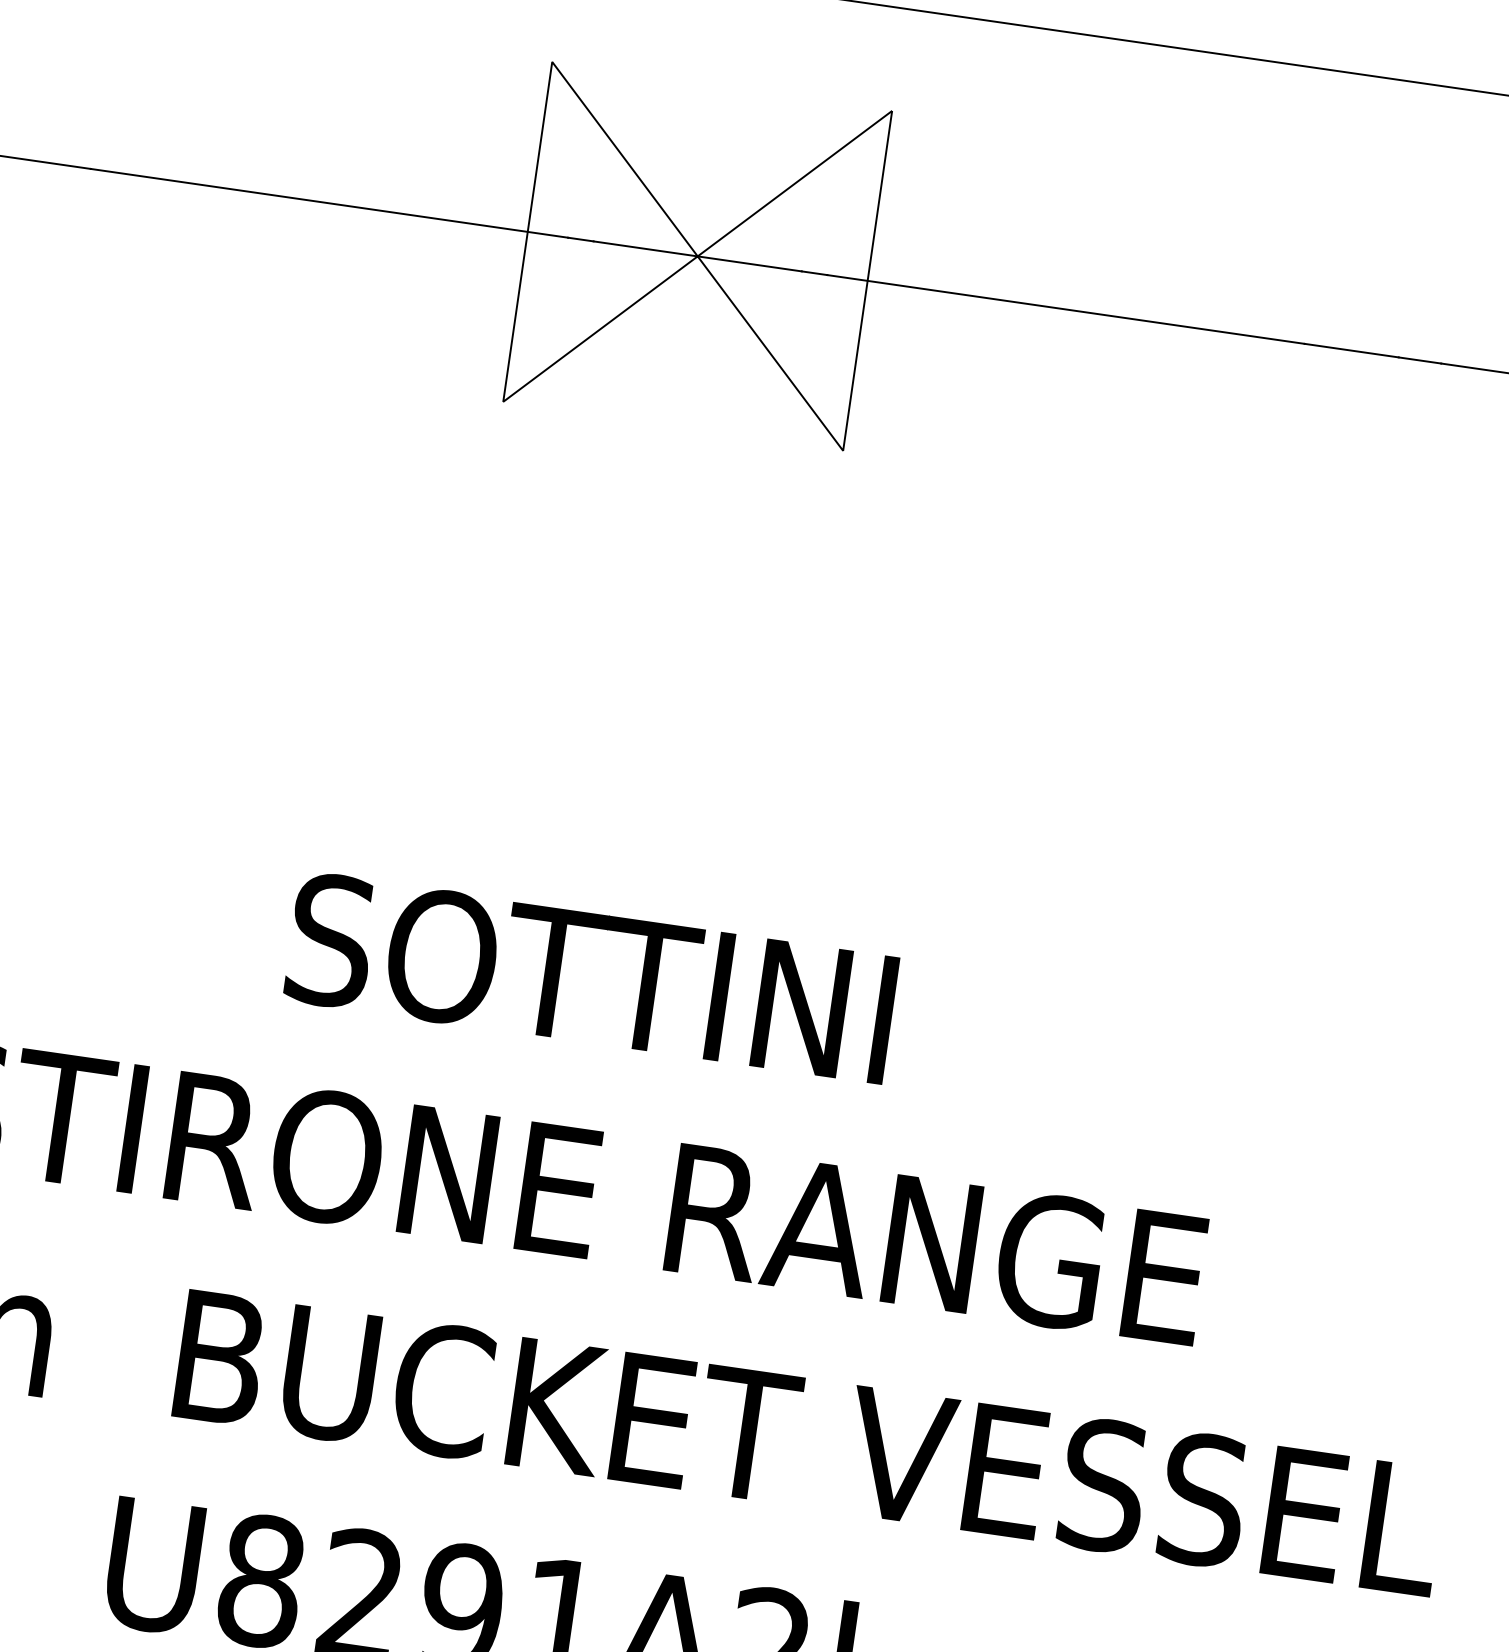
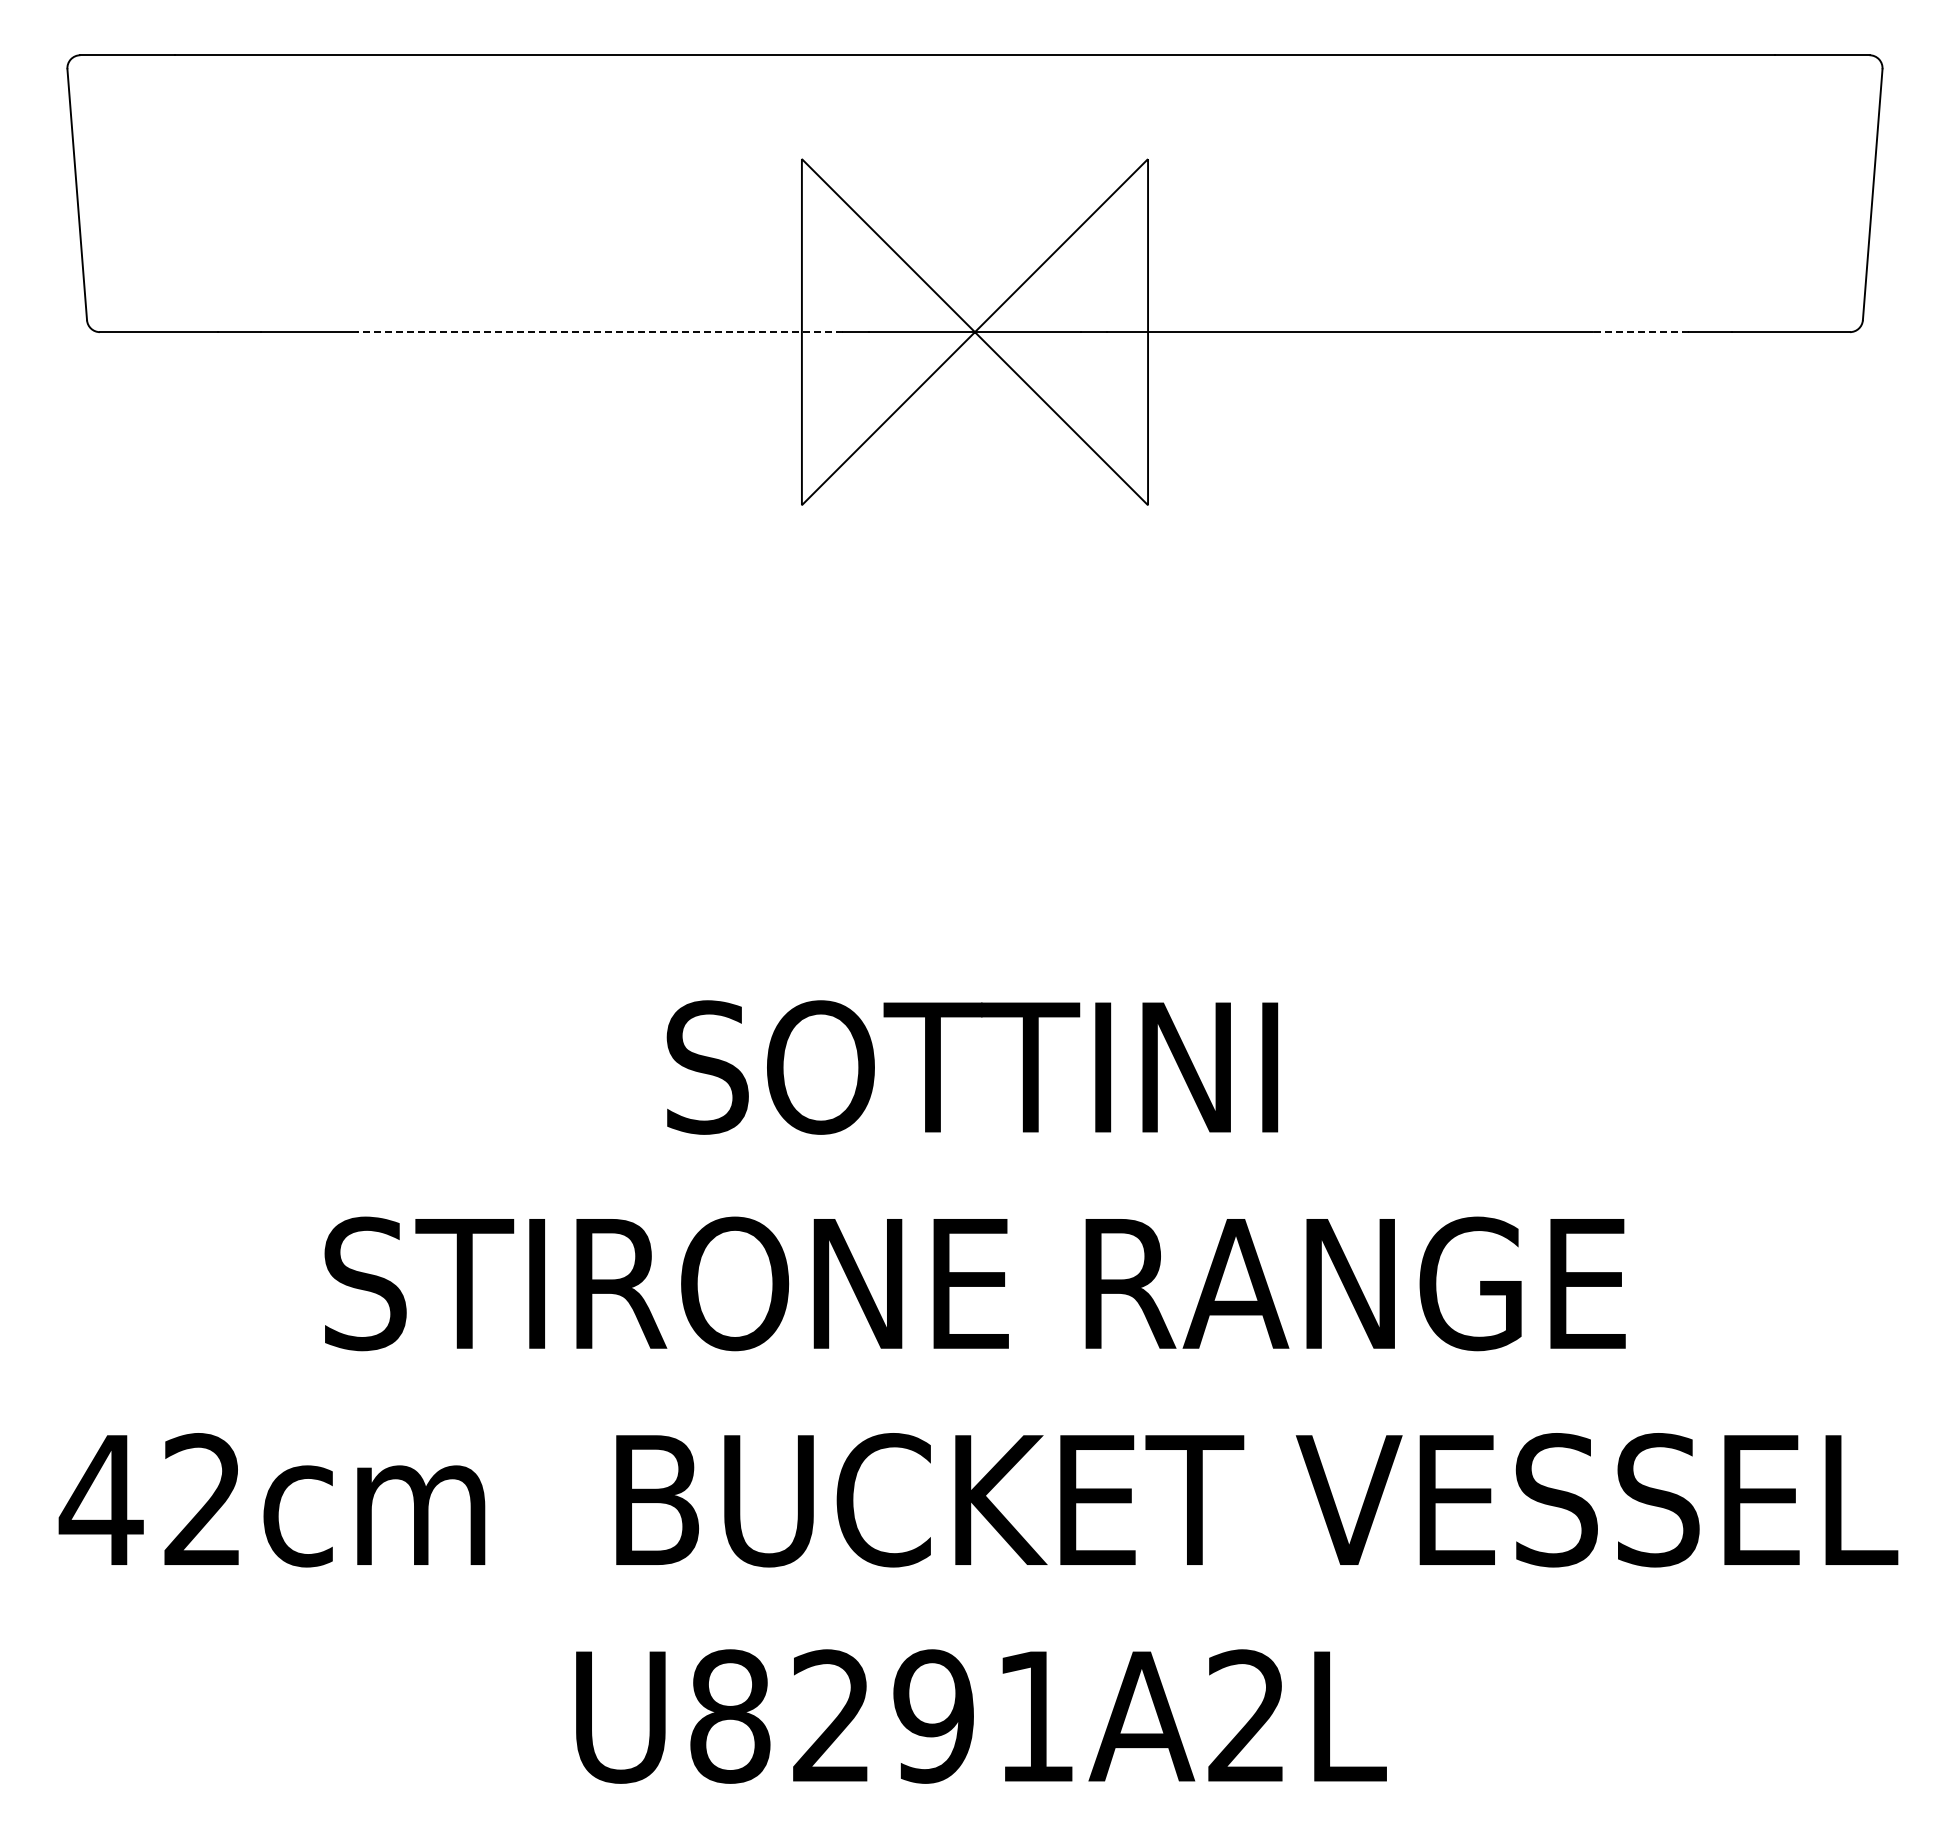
line: (328, 203) -> (599, 332), solid -> dashed
line: (1351, 350) -> (1640, 332), solid -> dashed

